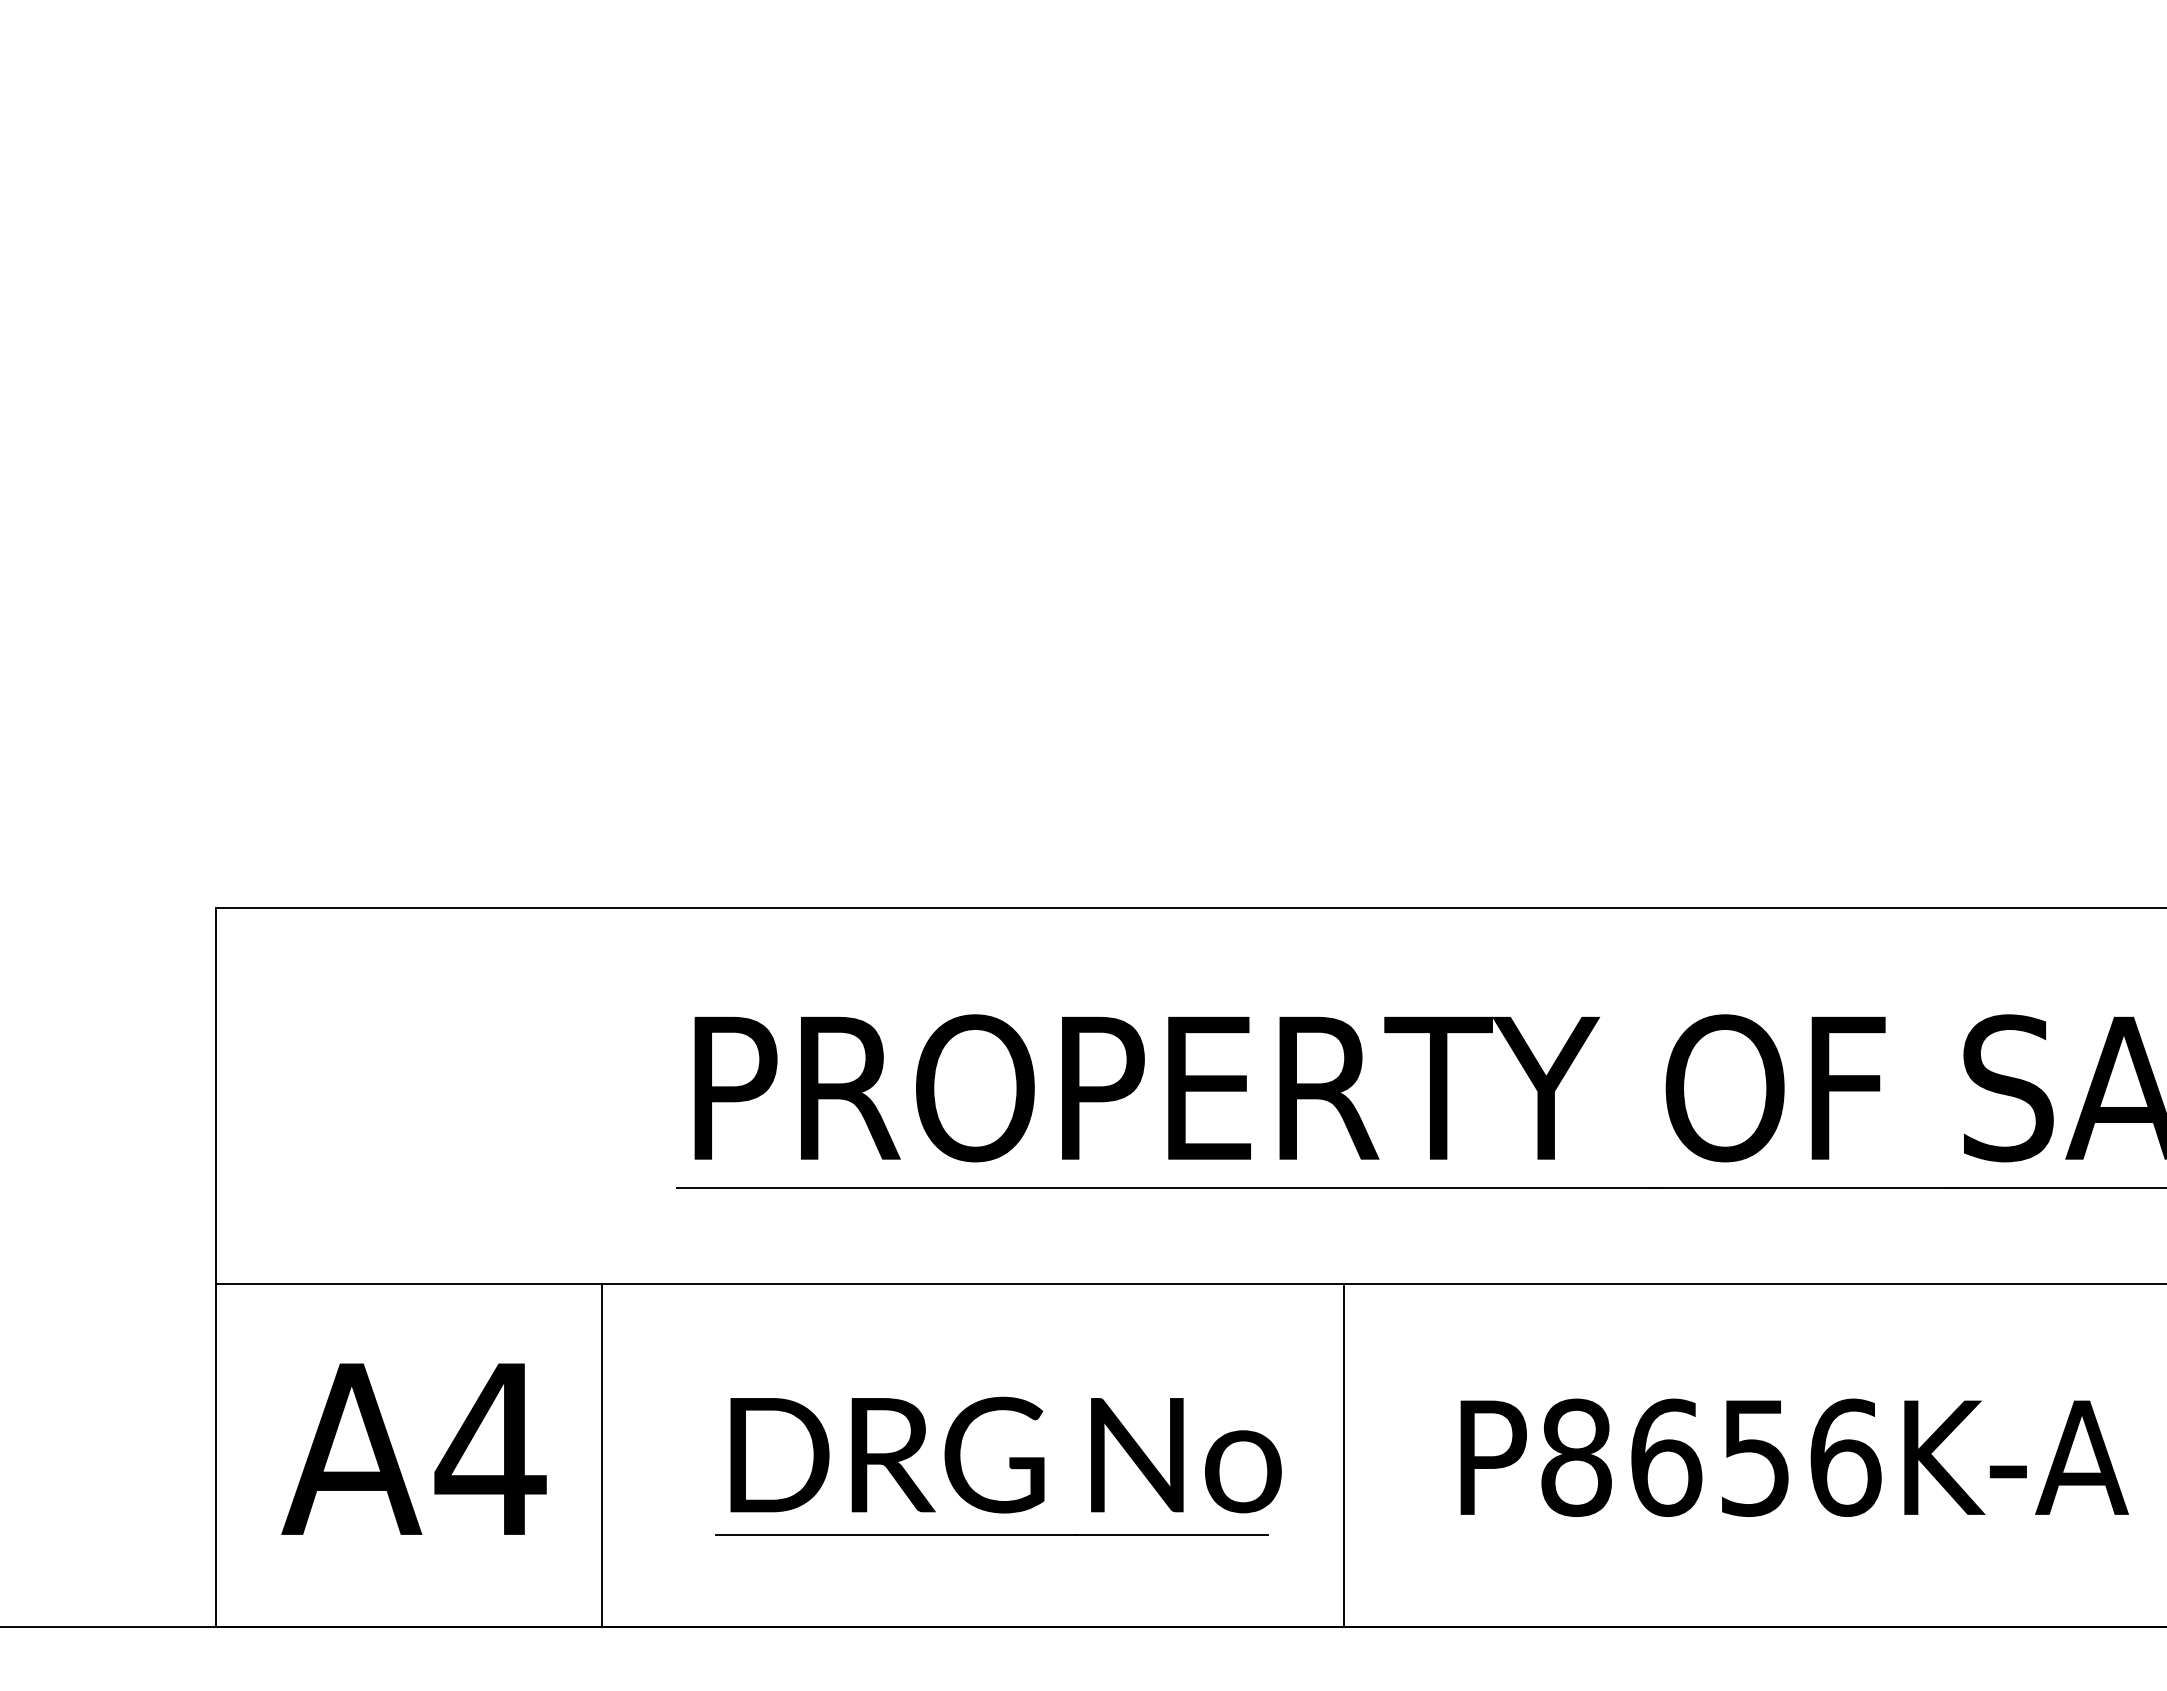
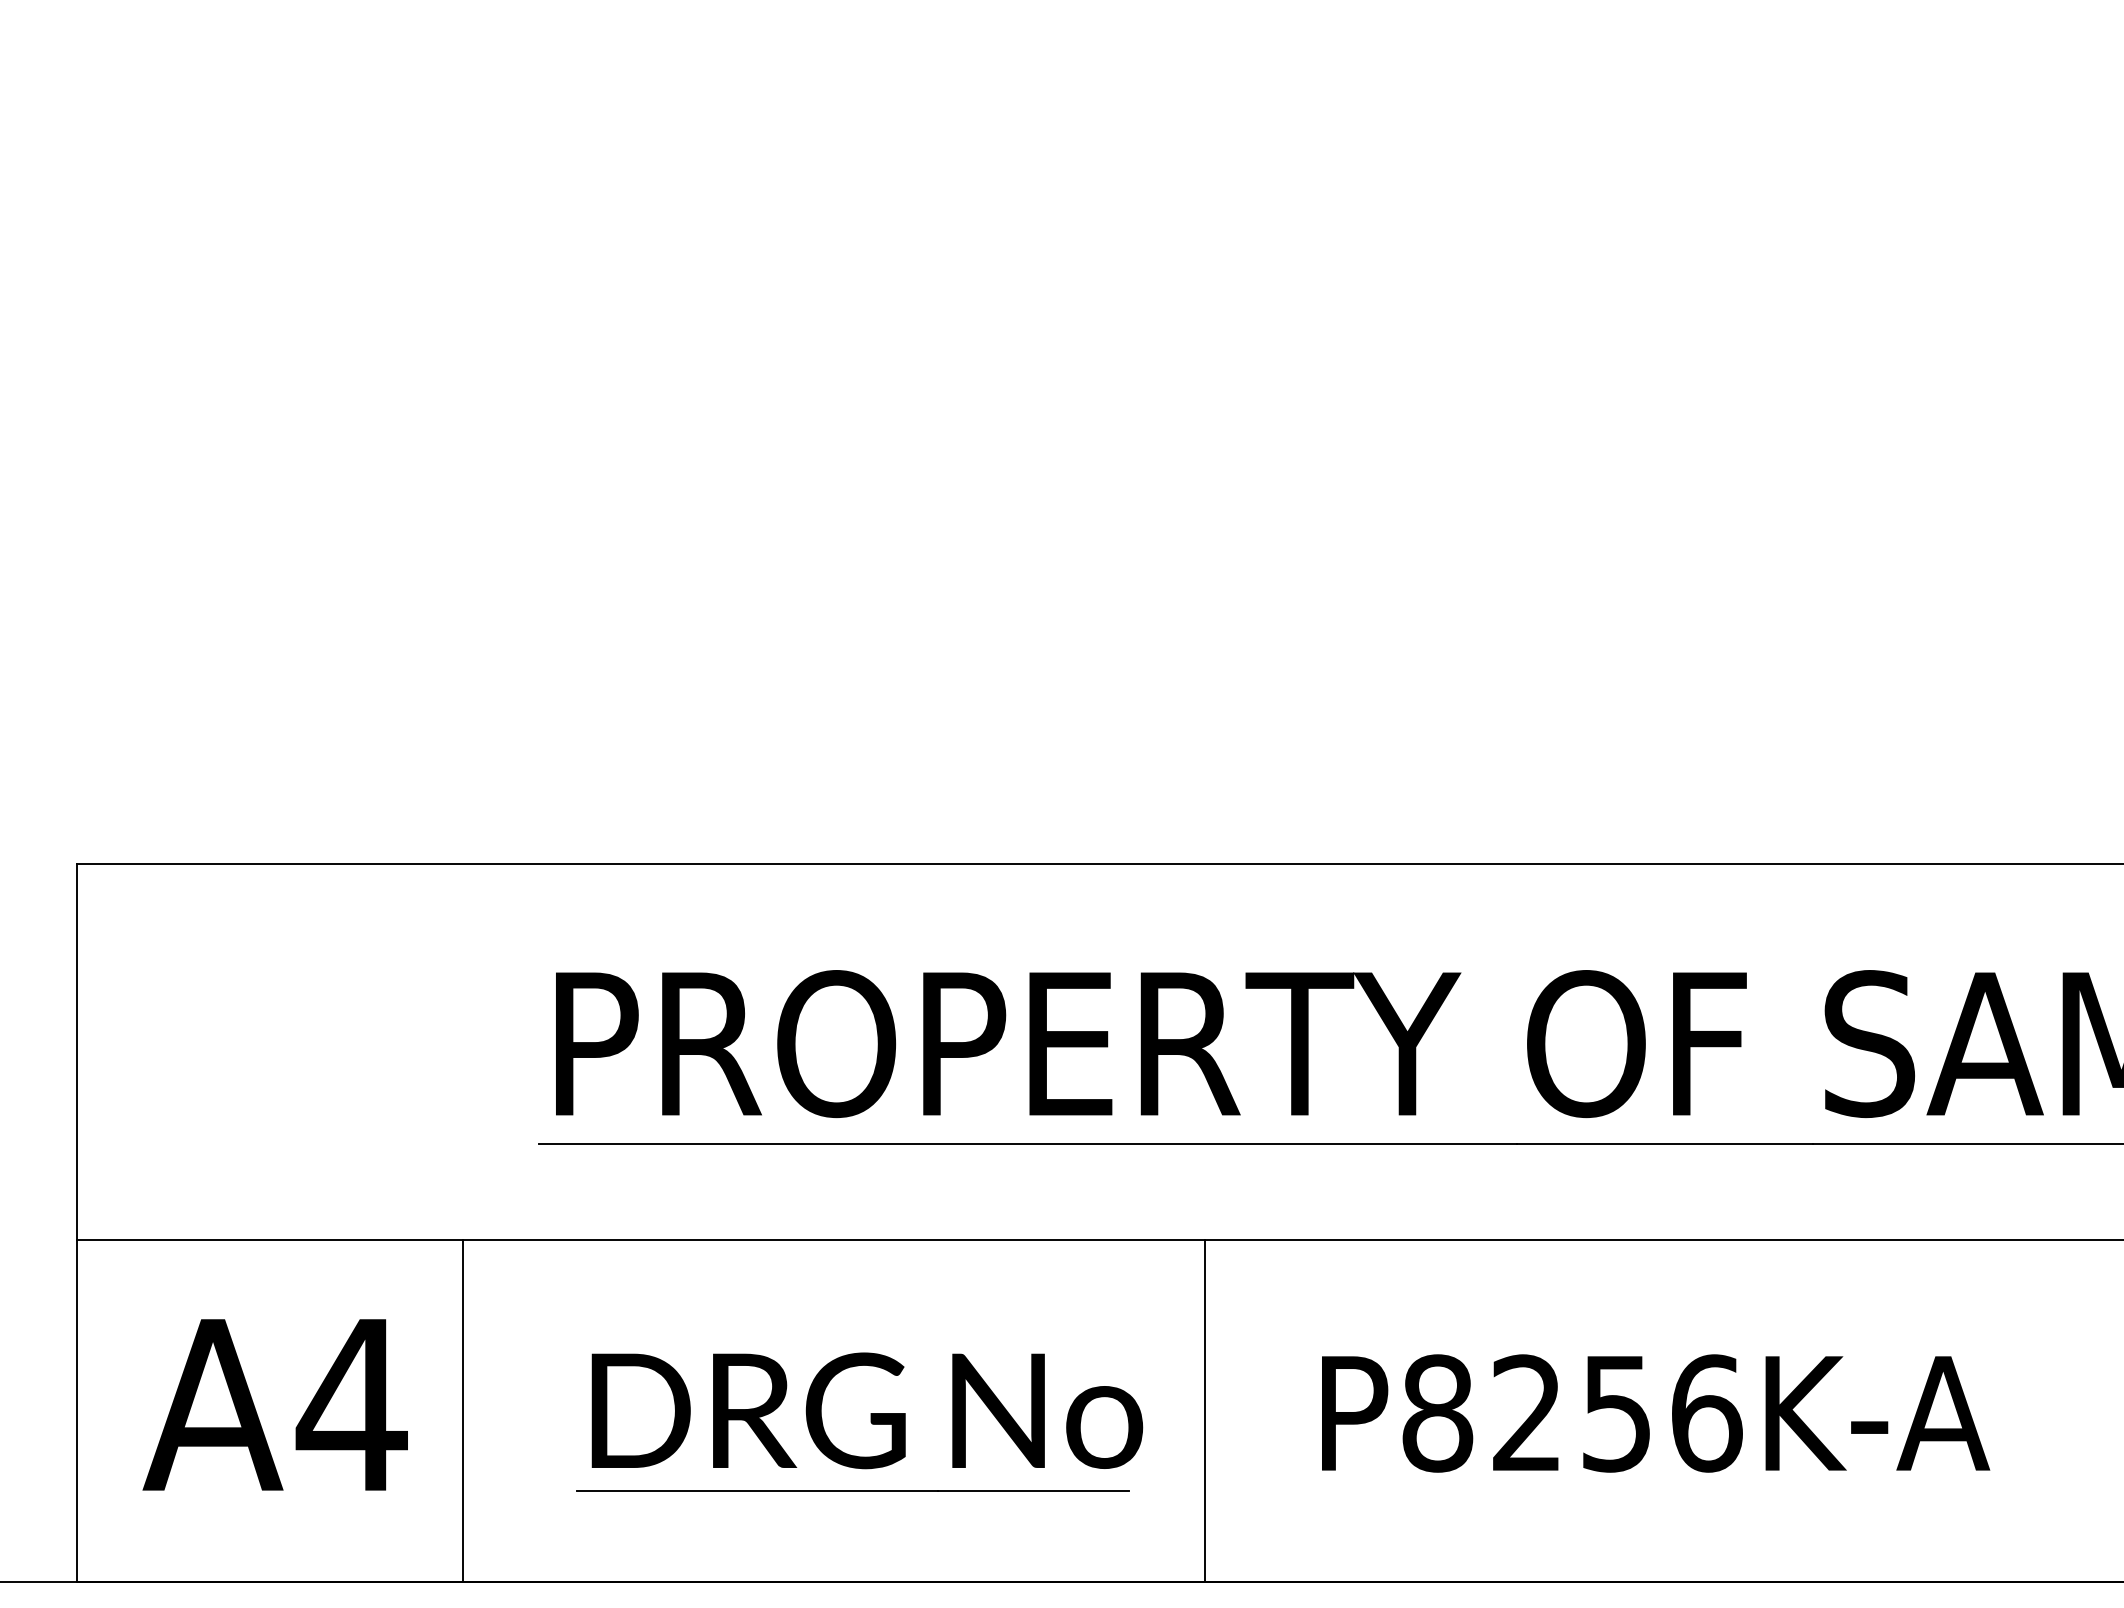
text: (1666, 1457) -> (1527, 1413), P8656K-A -> P8256K-A

